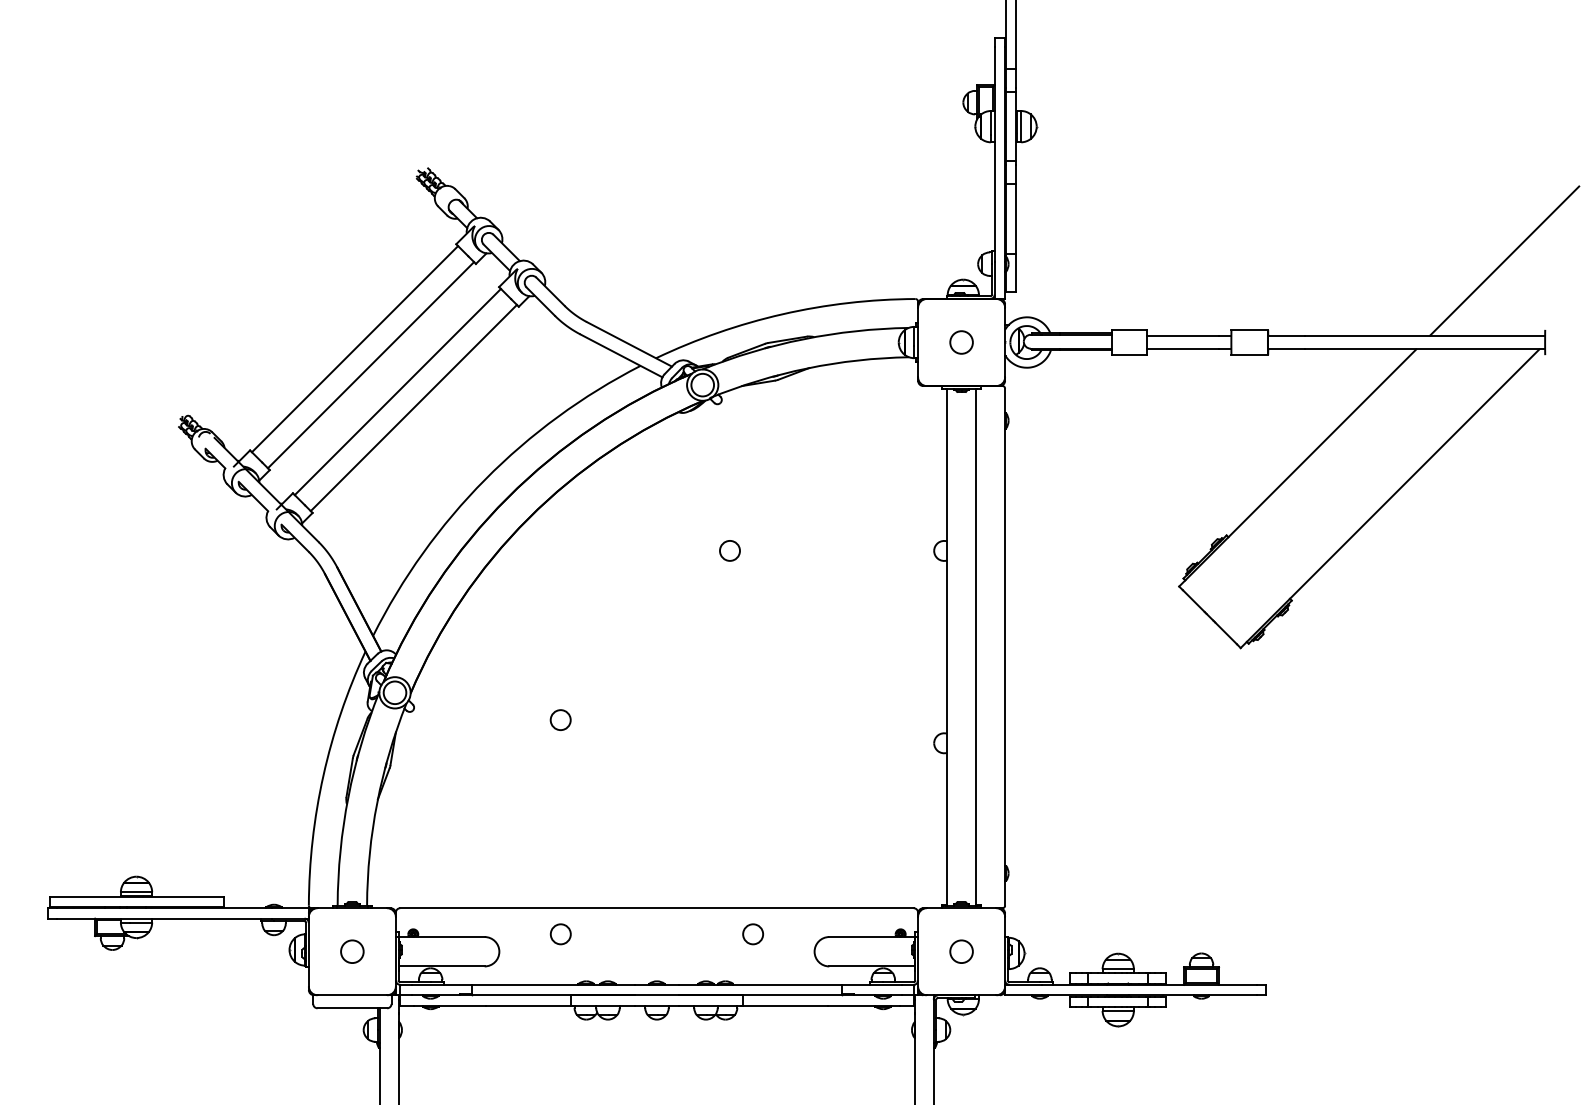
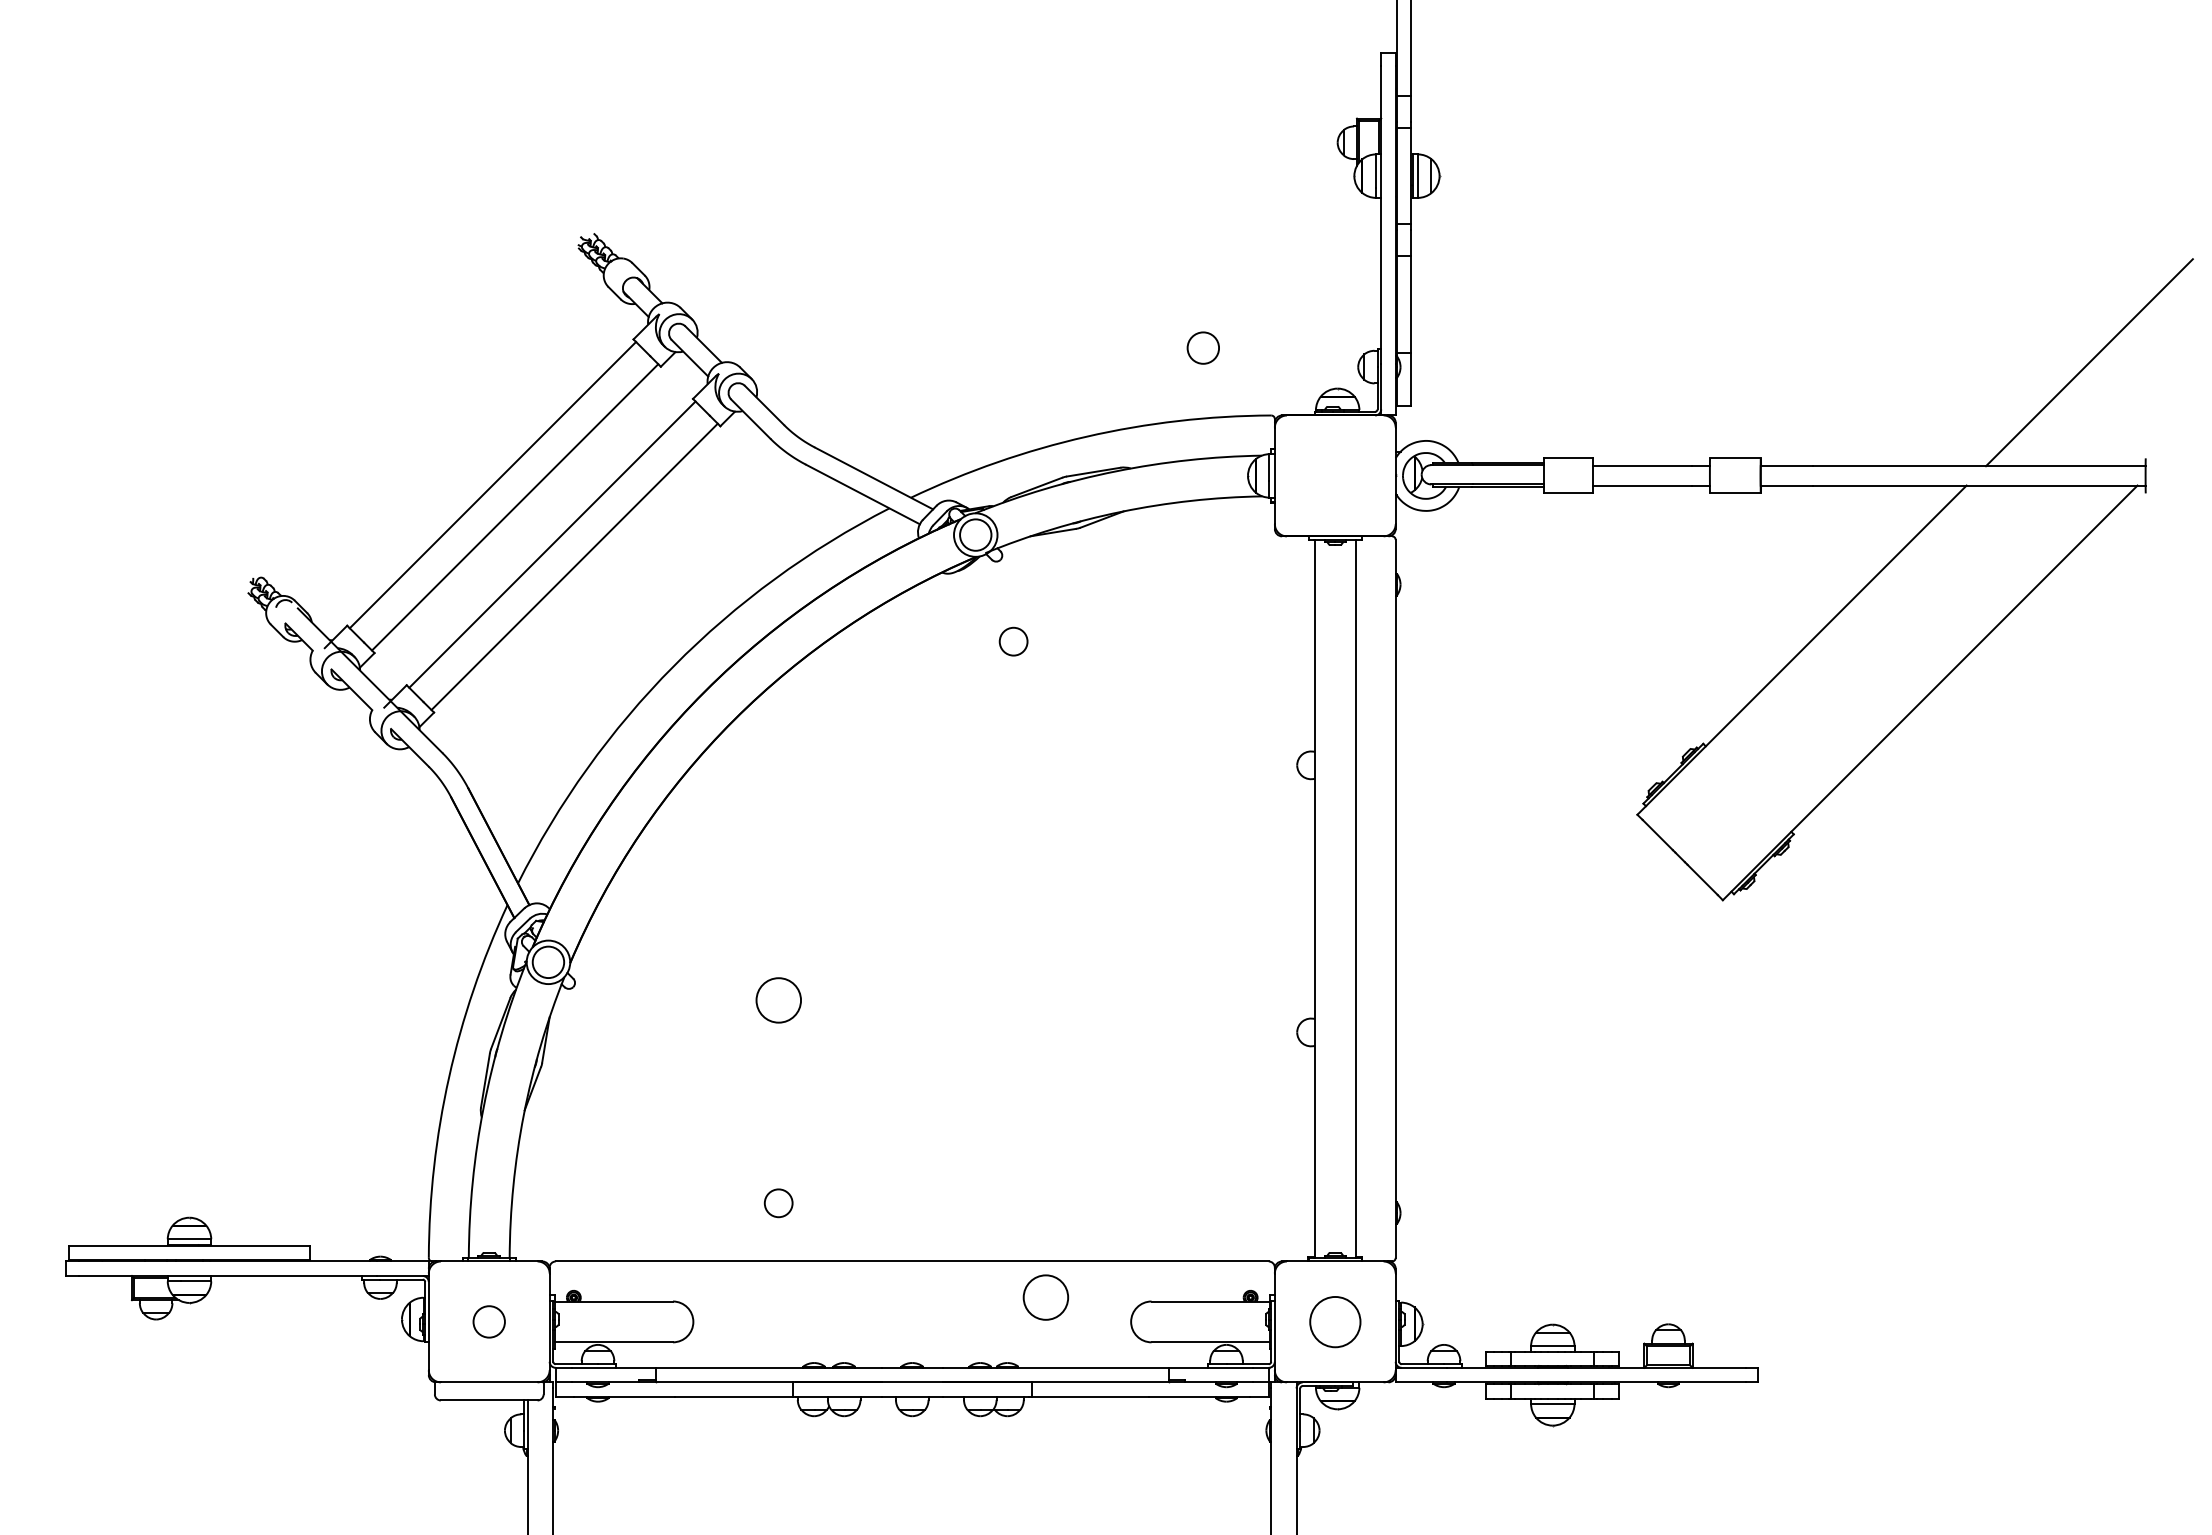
circle: (961, 342) -> (1203, 348), moved
circle: (729, 550) -> (1012, 641), moved
circle: (560, 719) -> (778, 999), size x1.6
circle: (560, 934) -> (778, 1203), moved
circle: (752, 934) -> (1044, 1297), size x1.6
circle: (961, 951) -> (1335, 1321), size x1.6

